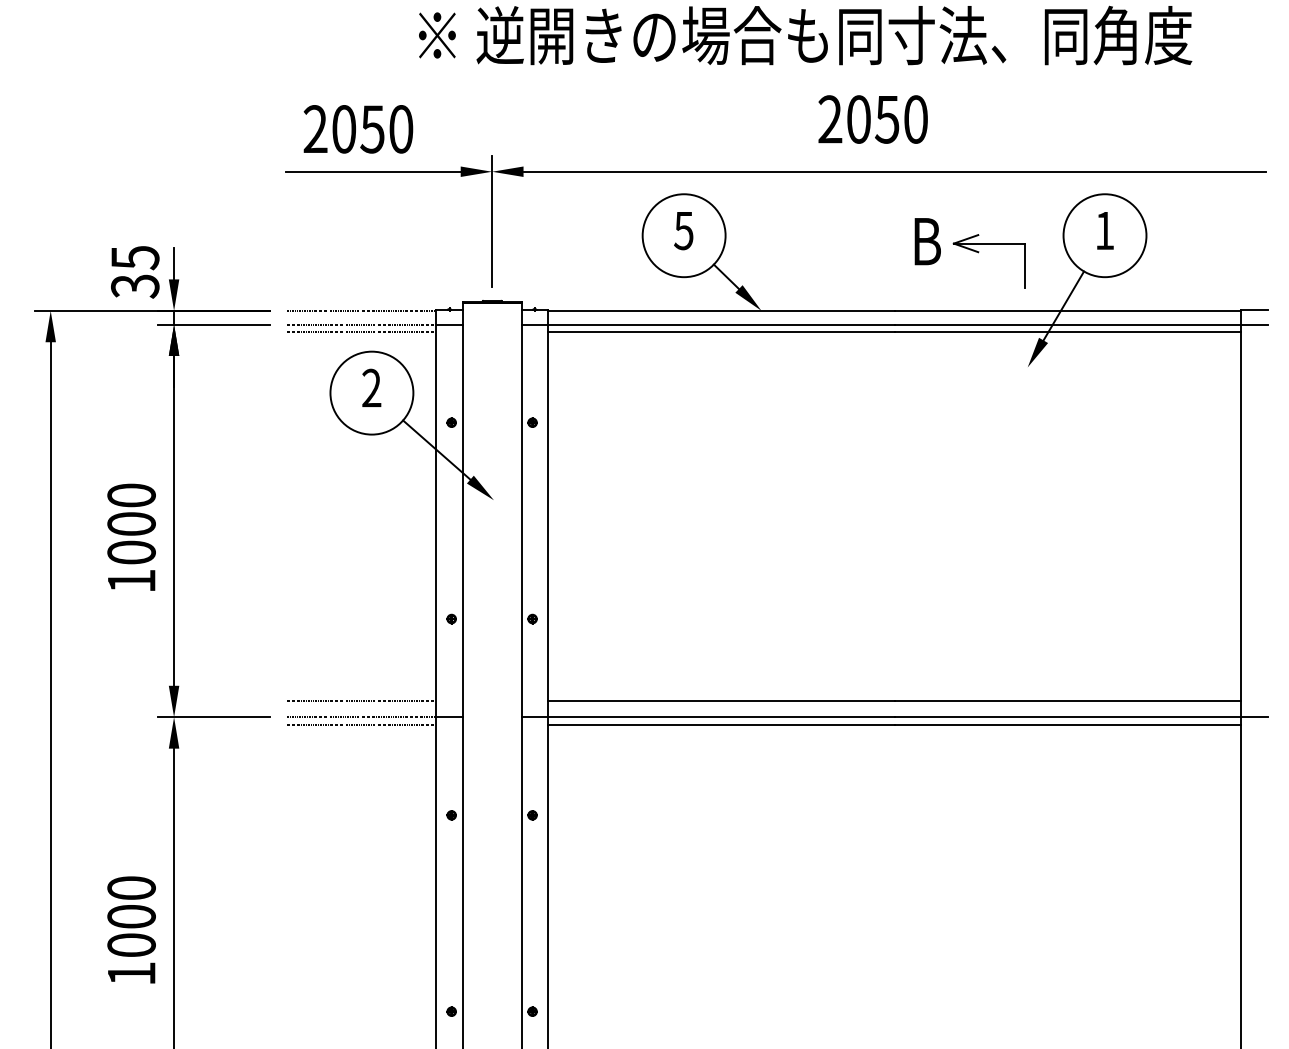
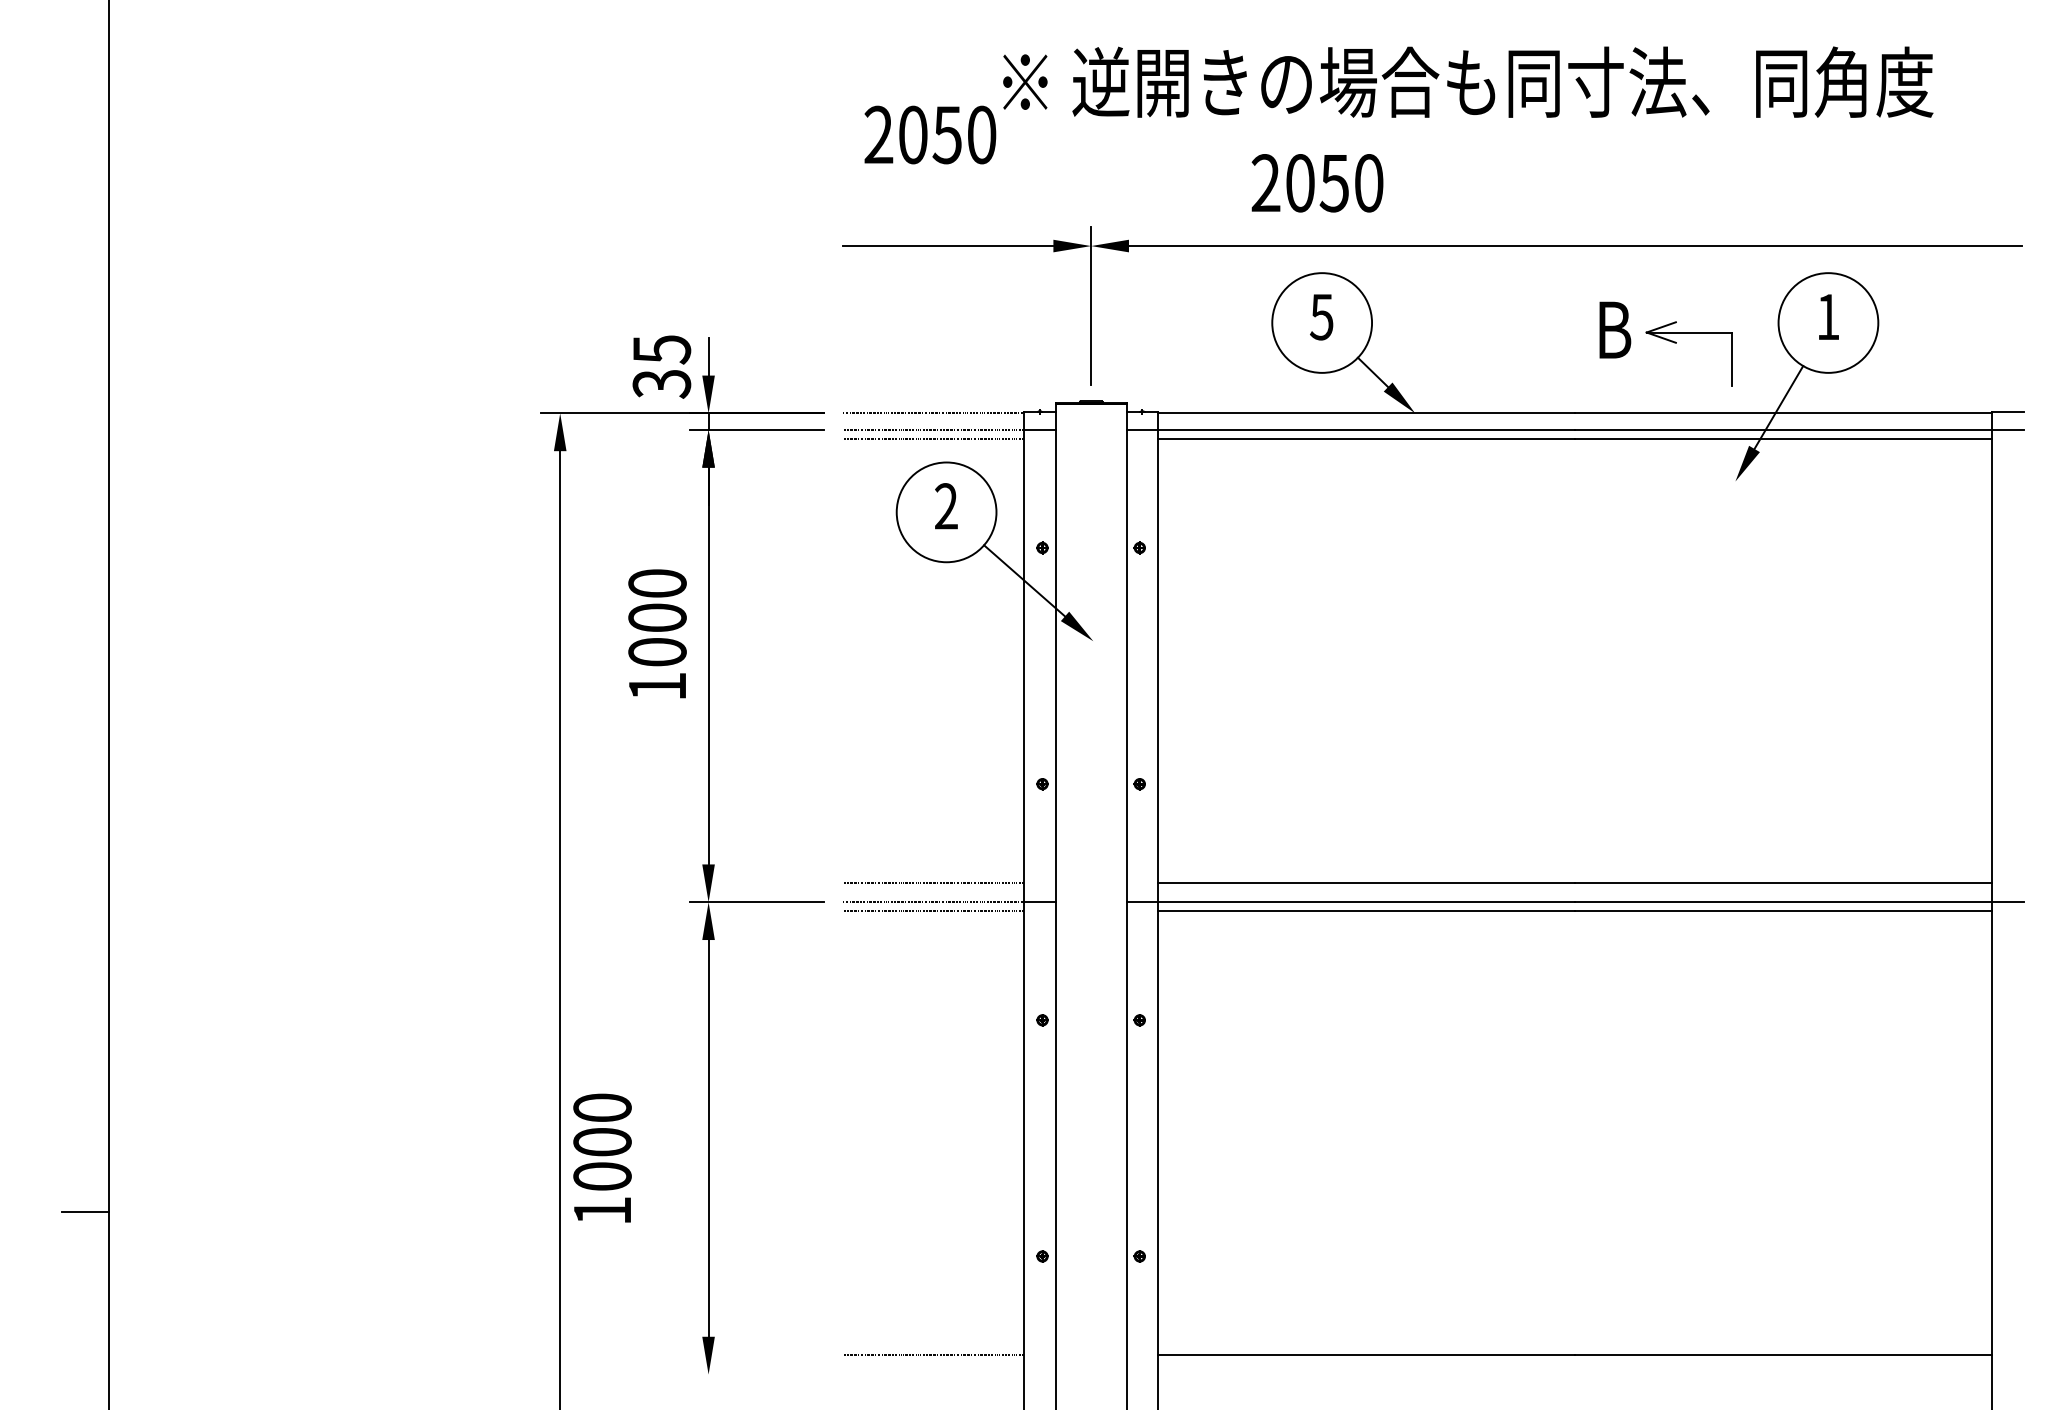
text: (873, 119) -> (1317, 183), moved
text: (358, 128) -> (930, 134), moved
text: (131, 537) -> (657, 633), moved
text: (131, 929) -> (602, 1157), moved

